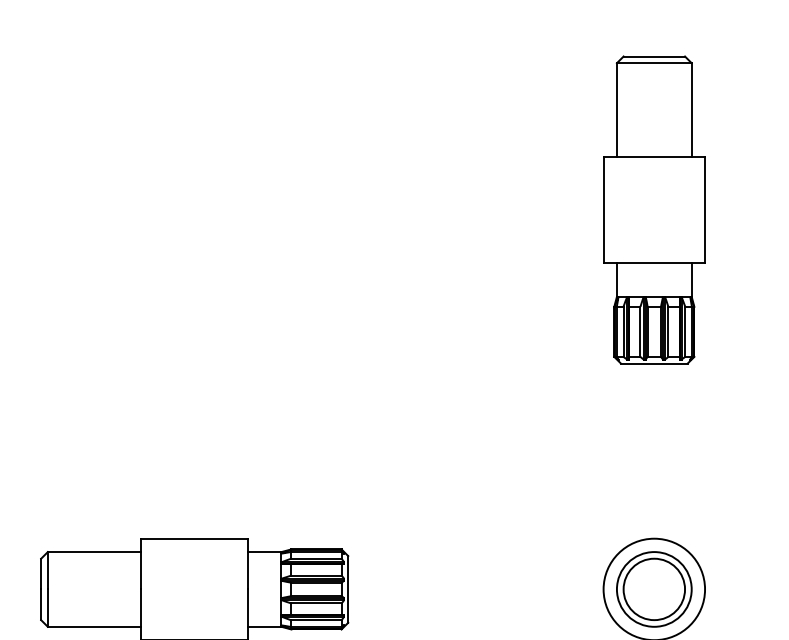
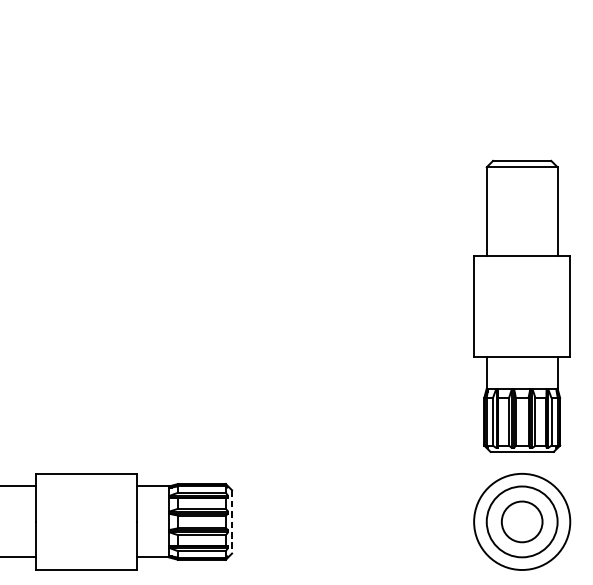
part: (654, 209) -> (522, 305), moved
line: (348, 589) -> (232, 521), solid -> dashed
circle: (654, 589) -> (522, 521), size x0.7

